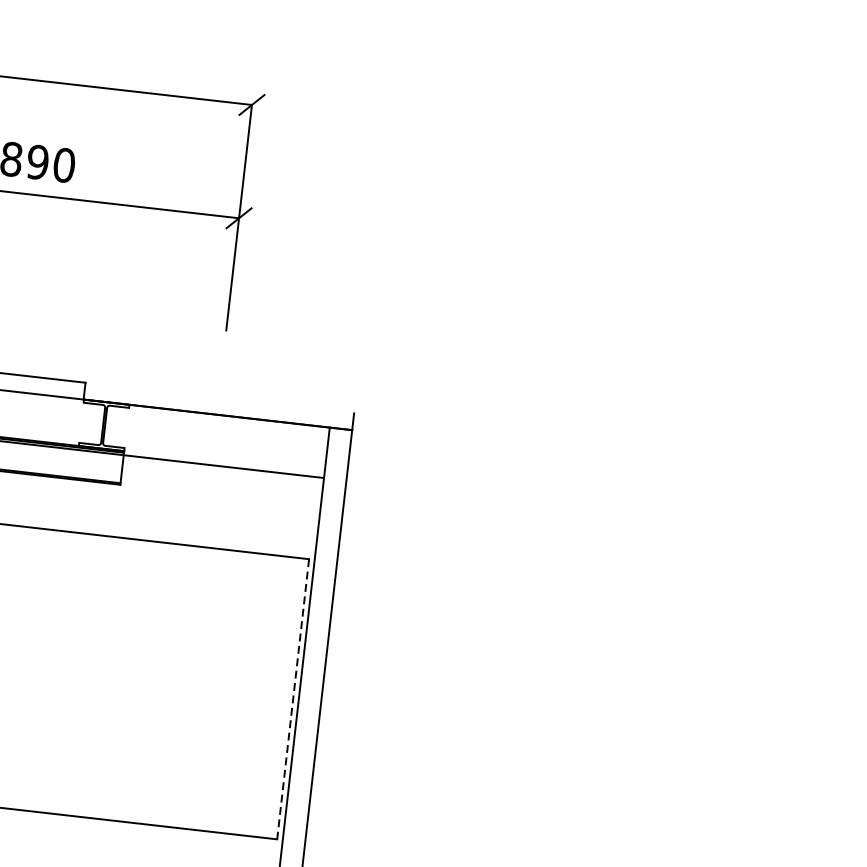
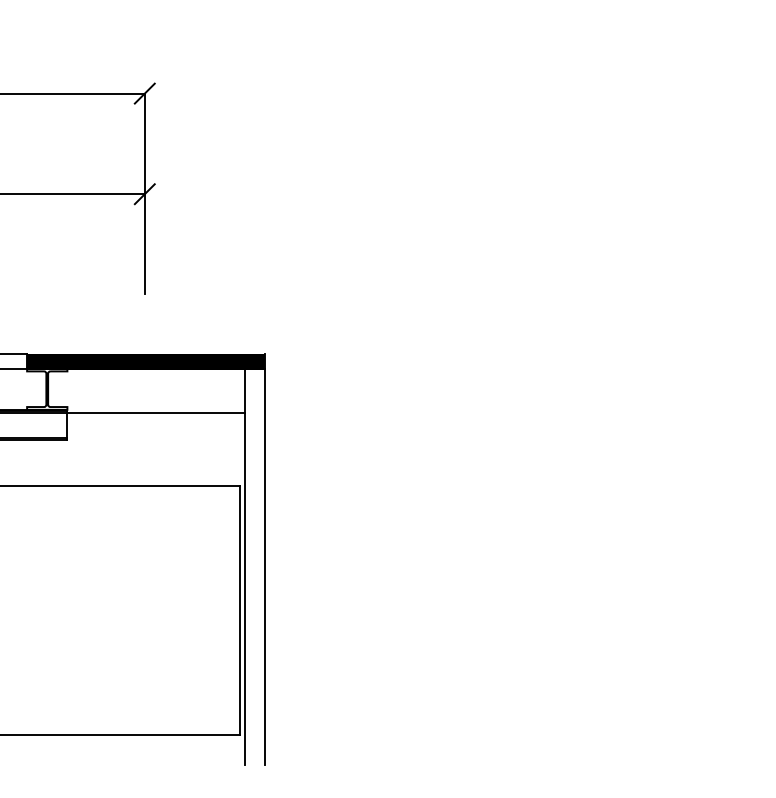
fill: (218, 405) -> (145, 360), added
line: (293, 699) -> (240, 610), dashed -> solid

